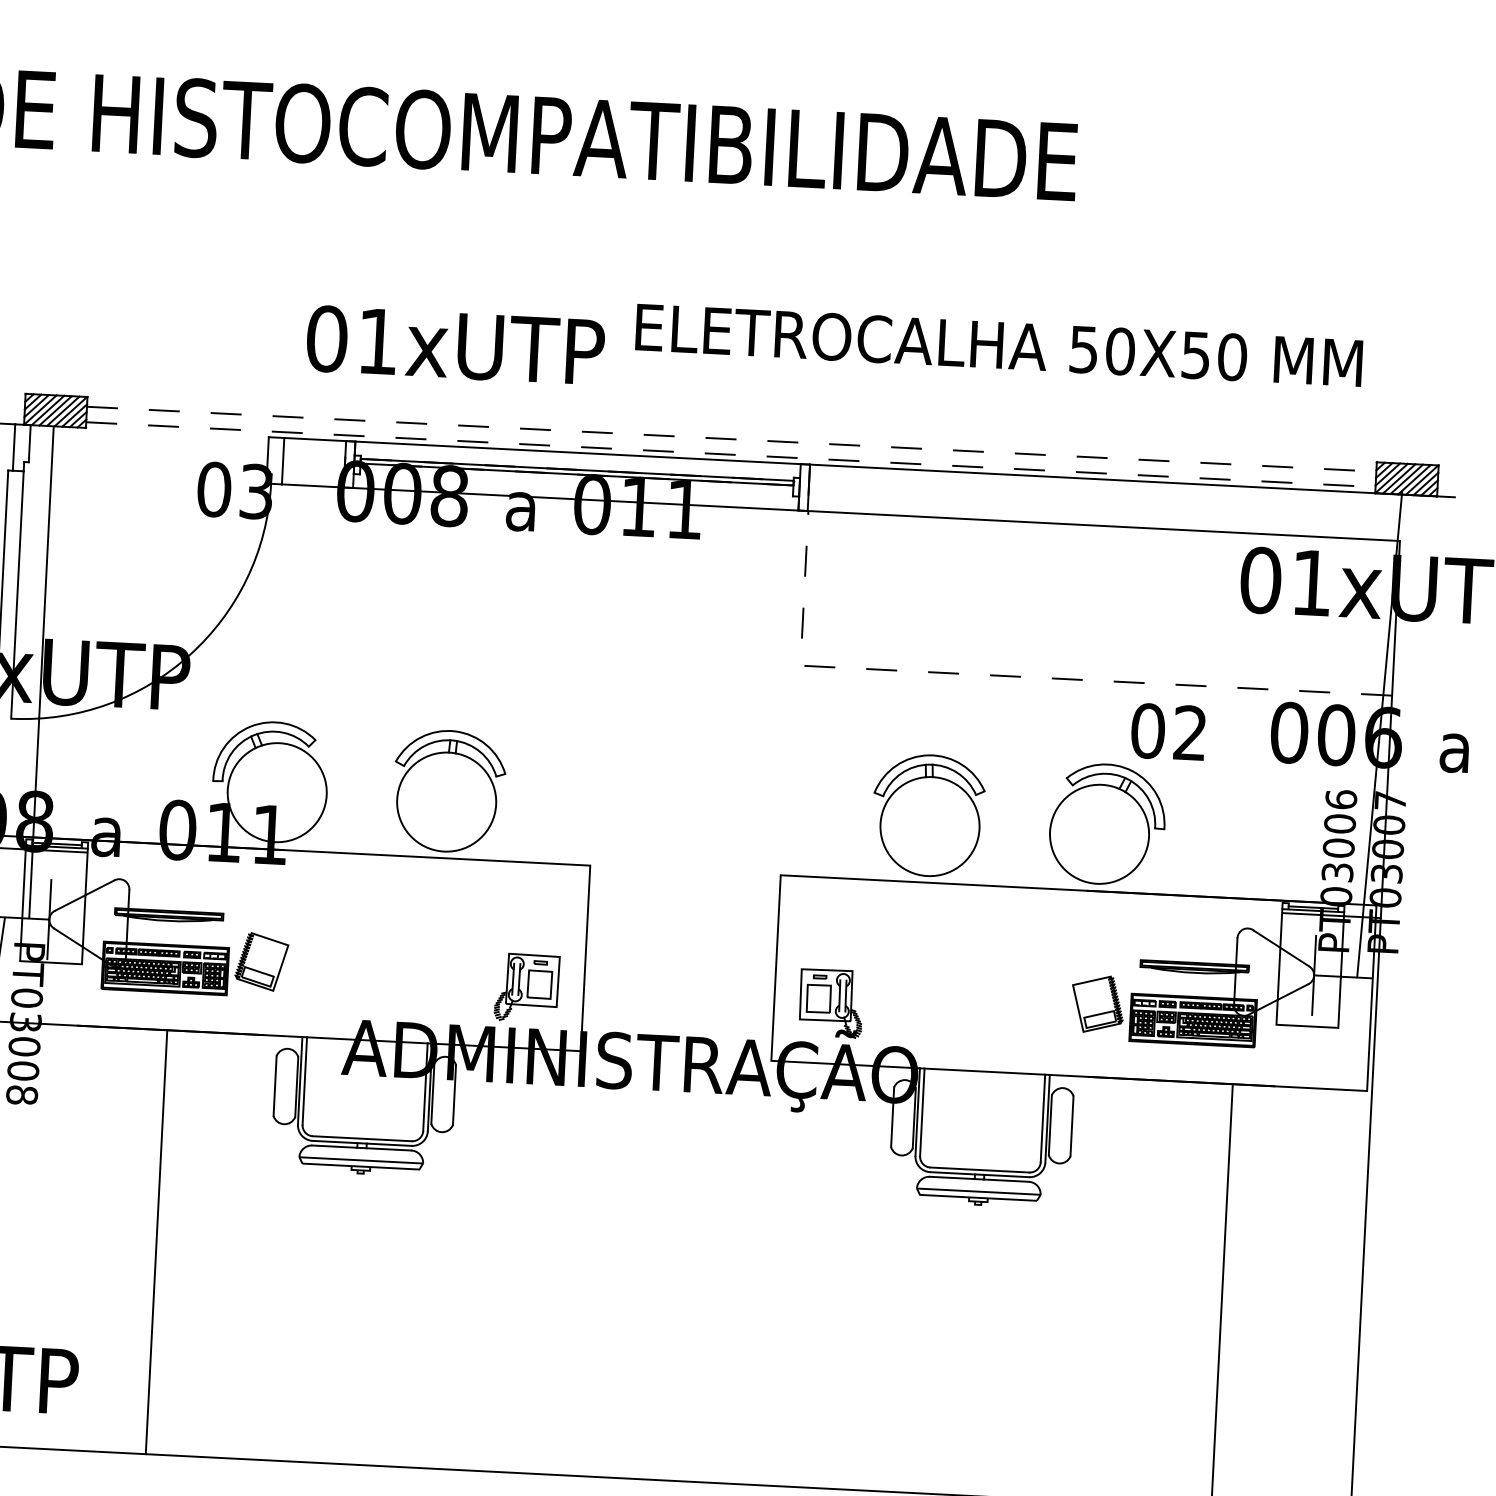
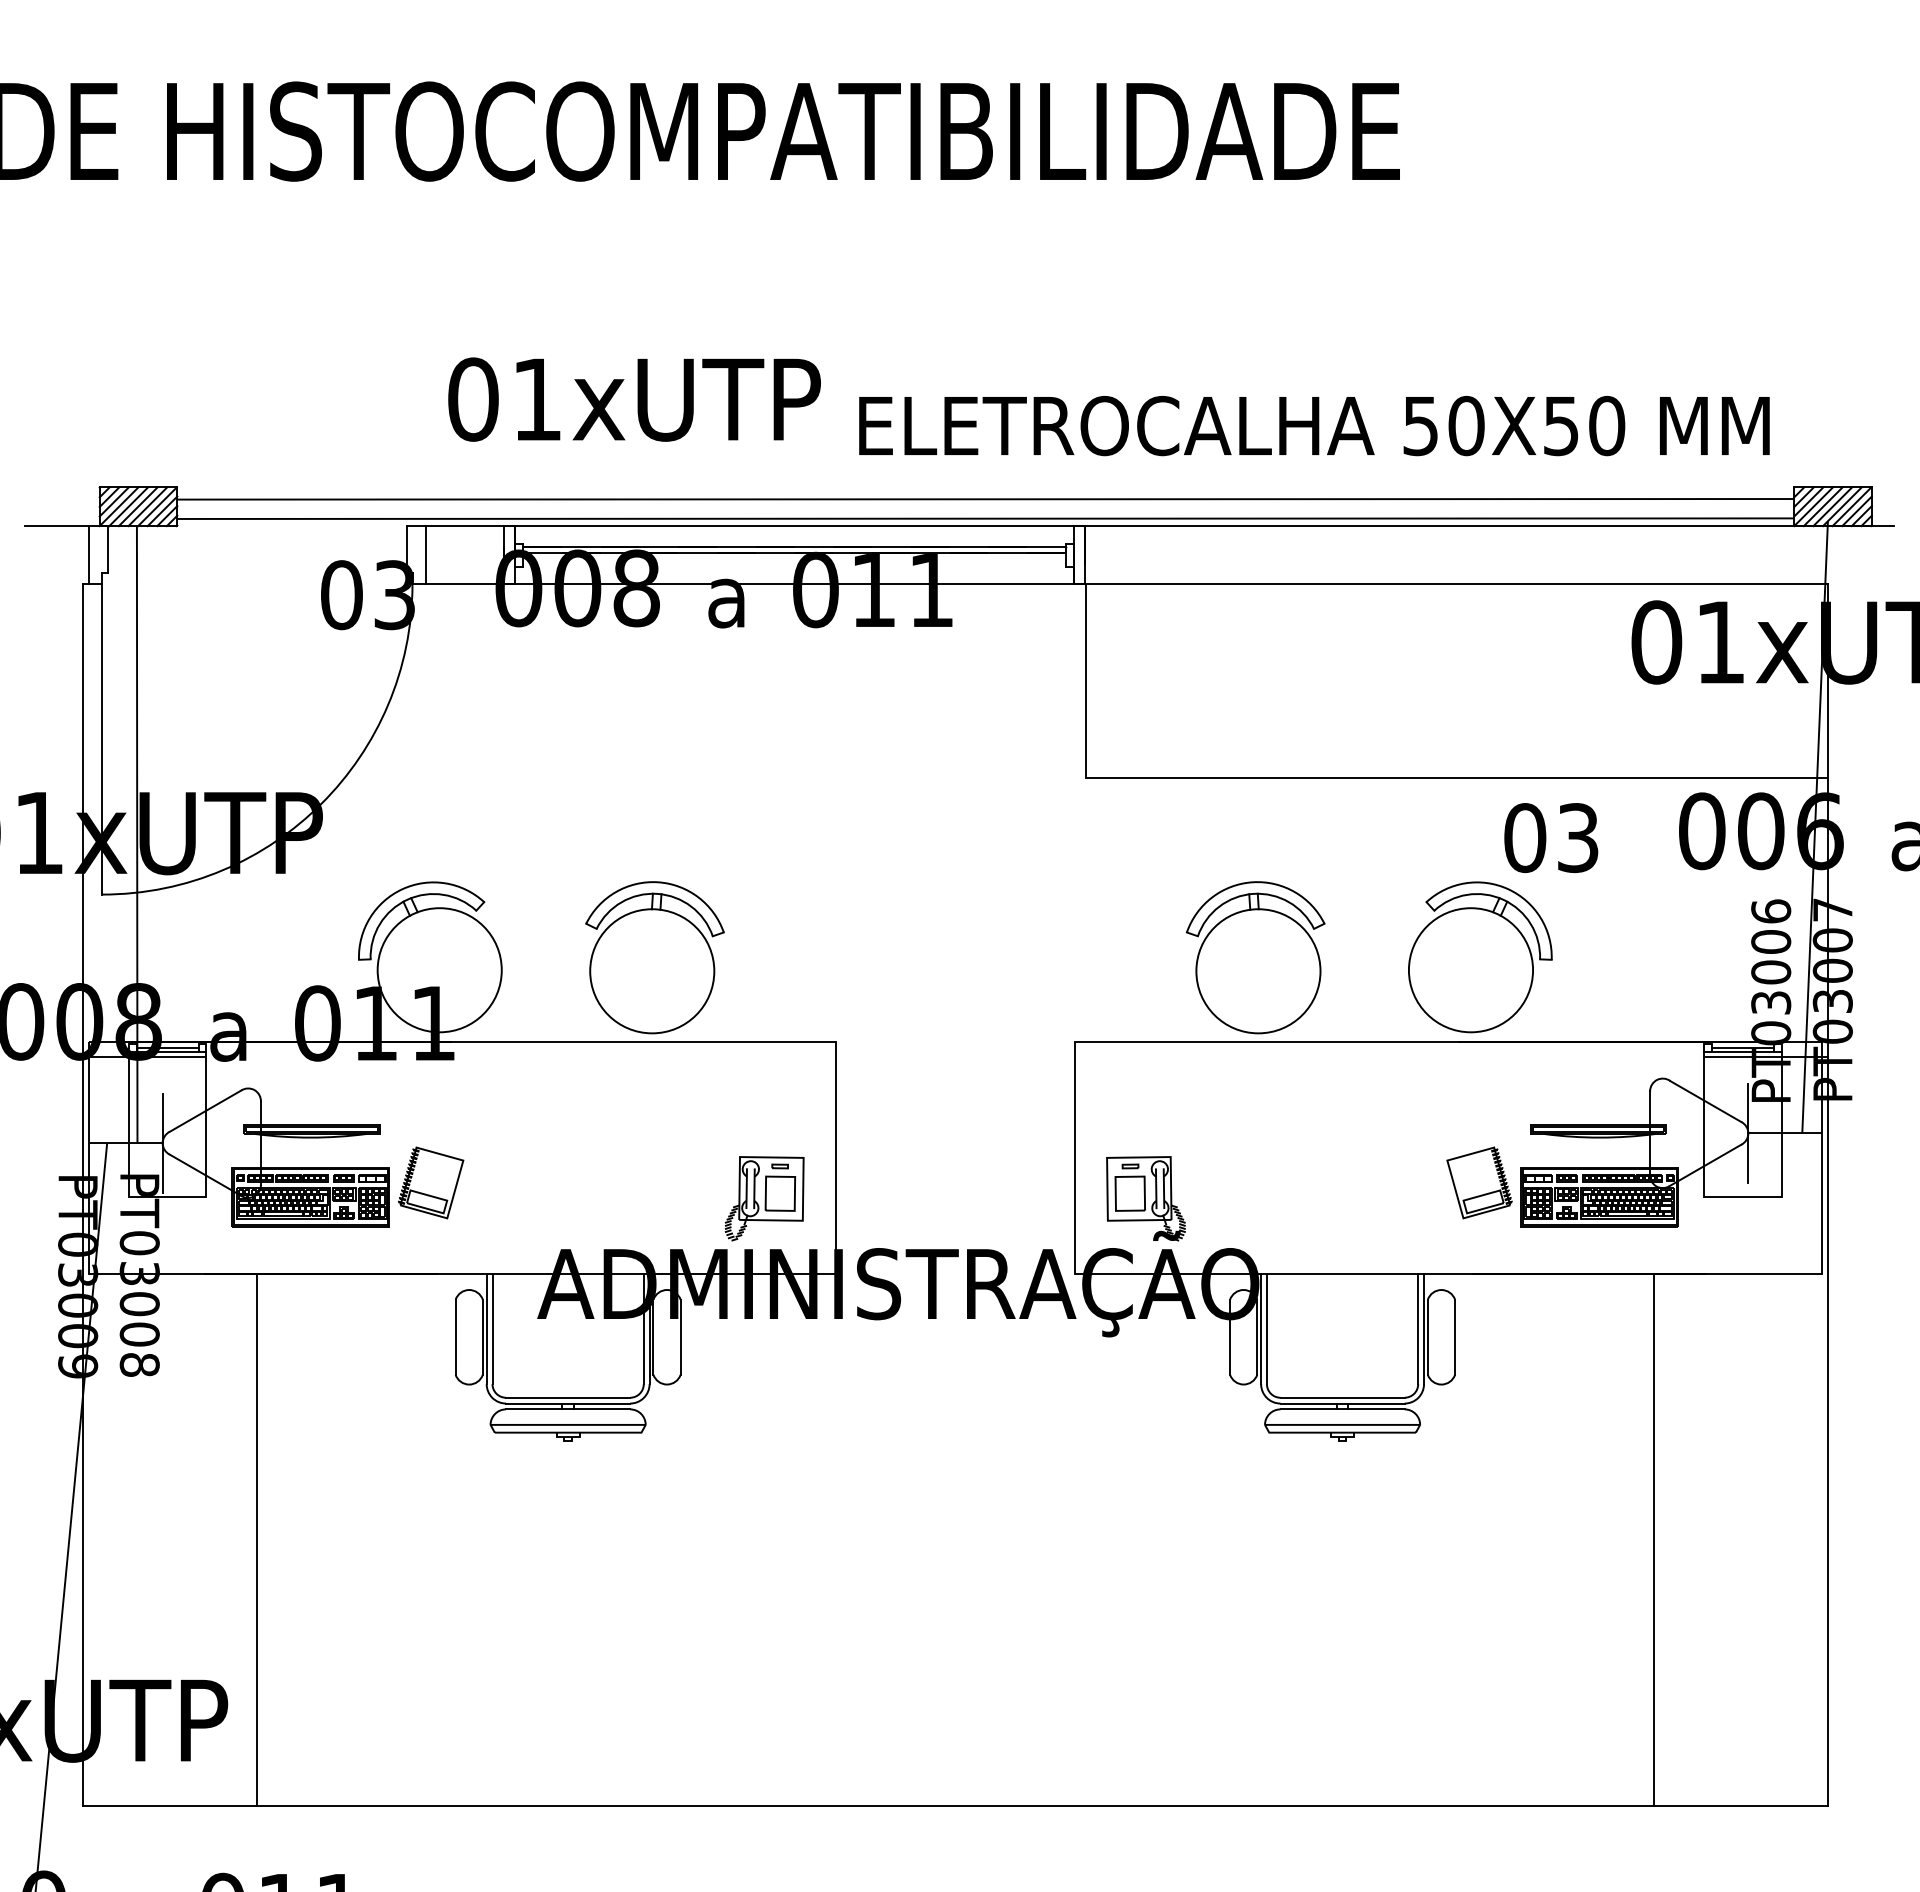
text: (999, 345) -> (1314, 426), moved
line: (732, 439) -> (986, 499), dashed -> solid
line: (731, 454) -> (986, 518), dashed -> solid
line: (1018, 676) -> (1359, 778), dashed -> solid
text: (1190, 733) -> (1578, 838), 02 -> 03
line: (156, 1242) -> (257, 1540), moved

